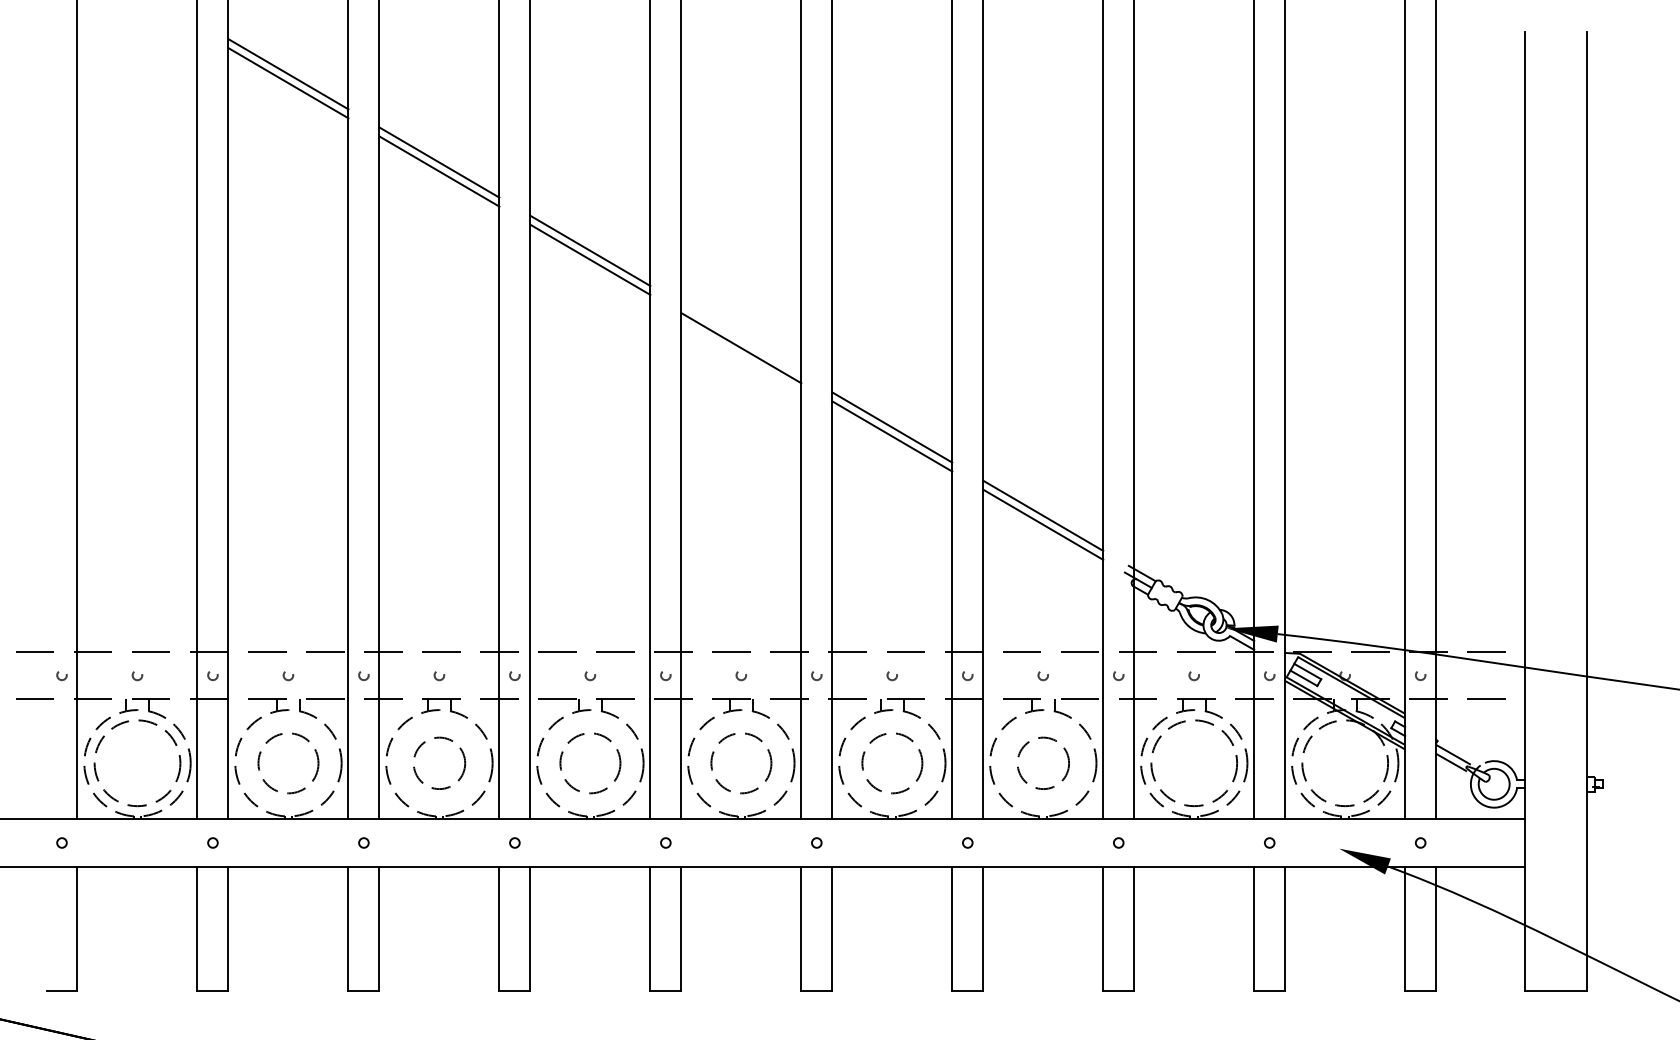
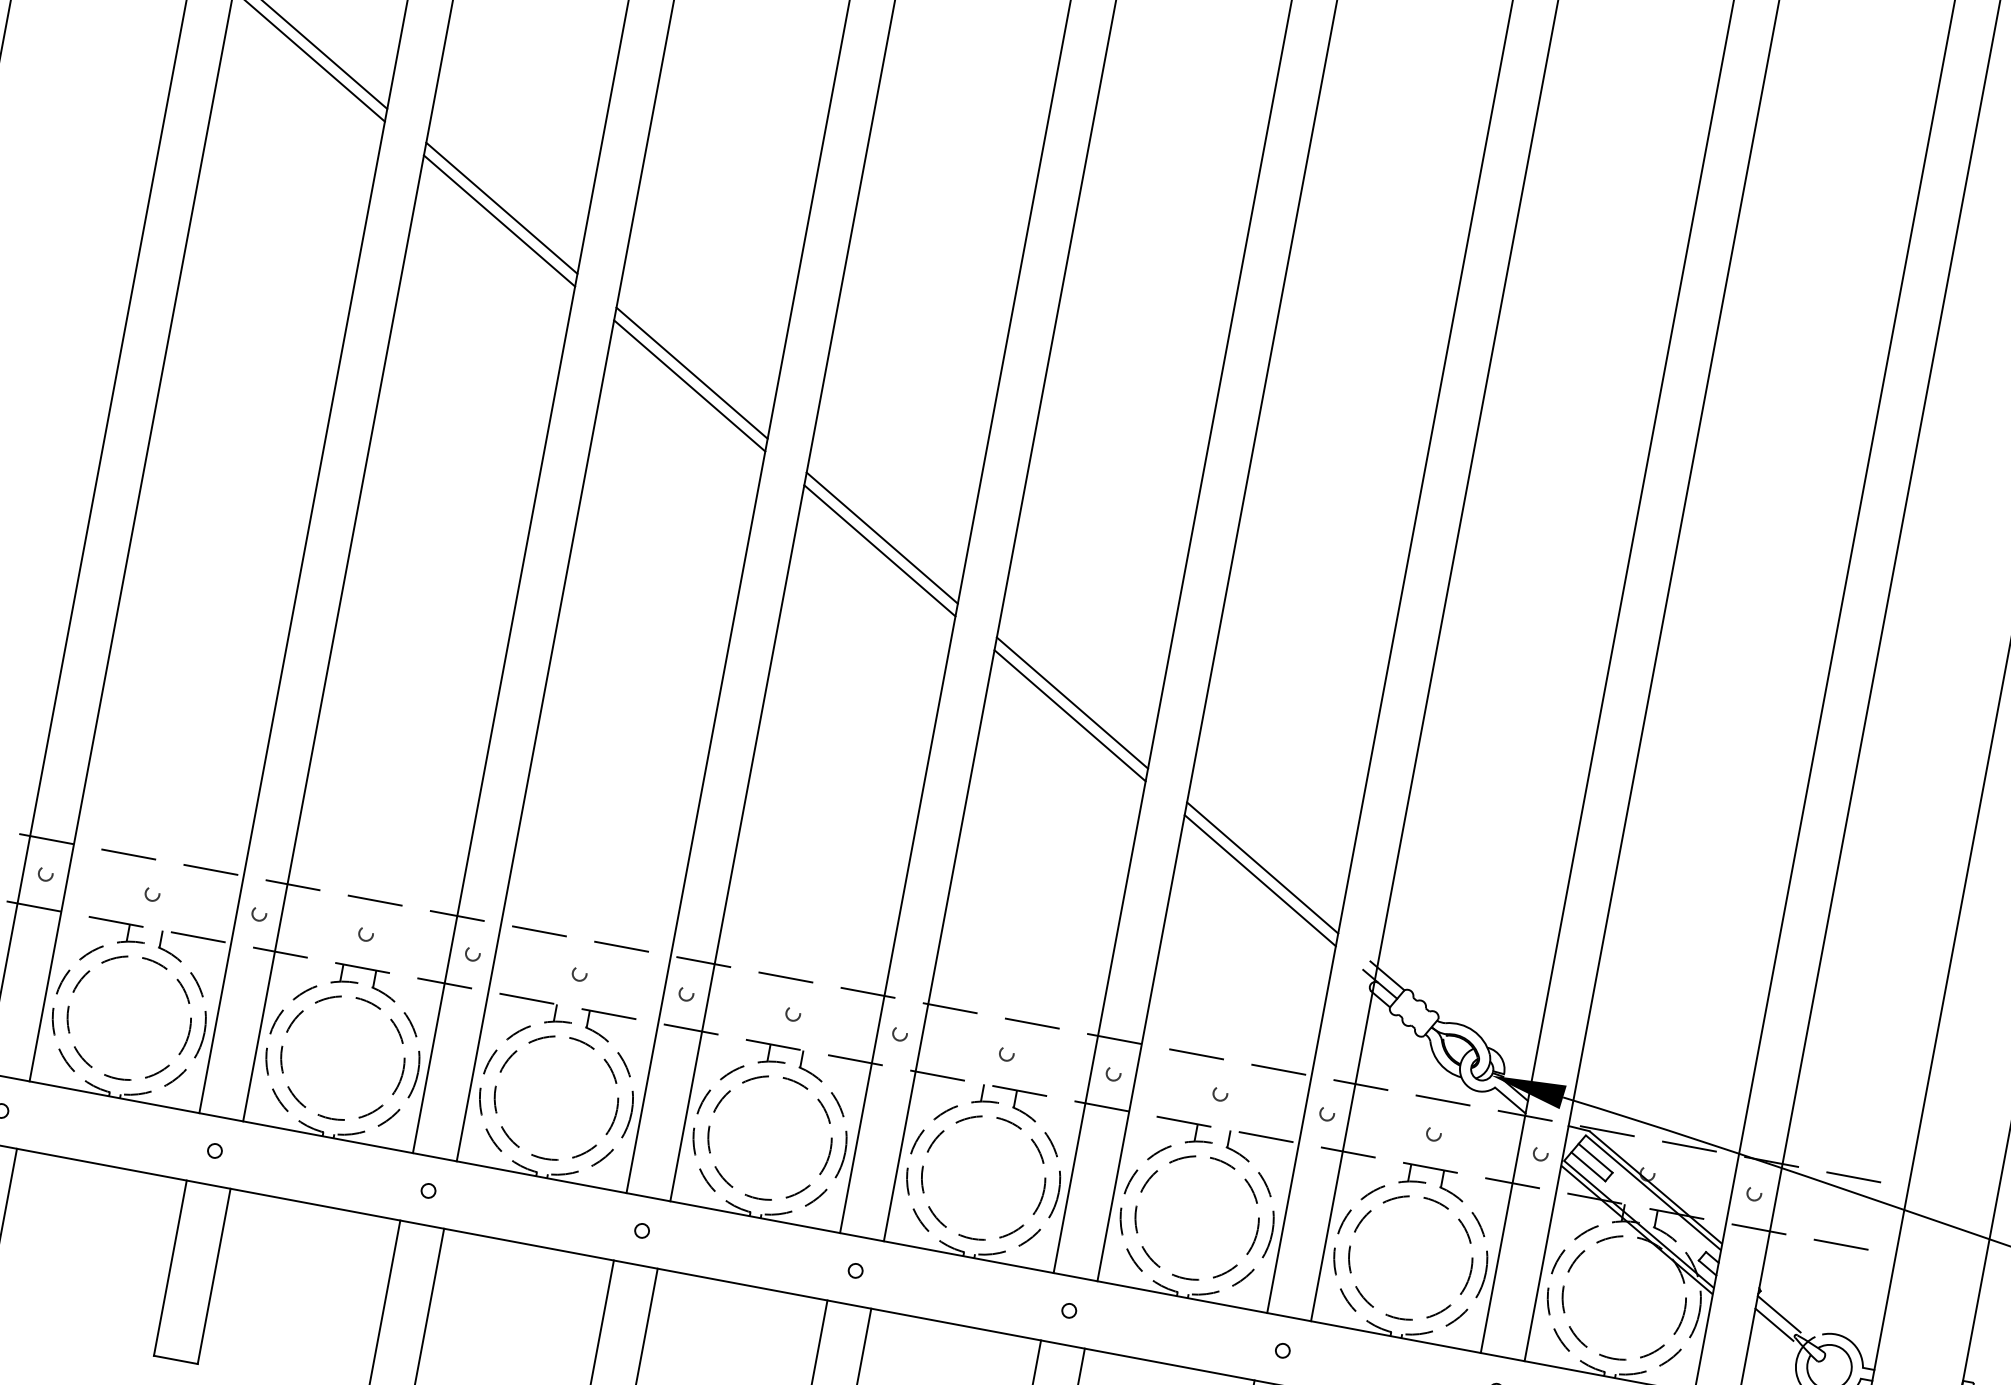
line: (741, 339) -> (882, 538), added
circle: (288, 763) -> (129, 1018), size x1.43
circle: (439, 763) -> (342, 1058), size x1.67
circle: (590, 763) -> (556, 1098), size x1.43
circle: (741, 763) -> (770, 1138), size x1.43
circle: (892, 763) -> (983, 1178), size x1.43
circle: (1043, 763) -> (1197, 1218), size x1.67

